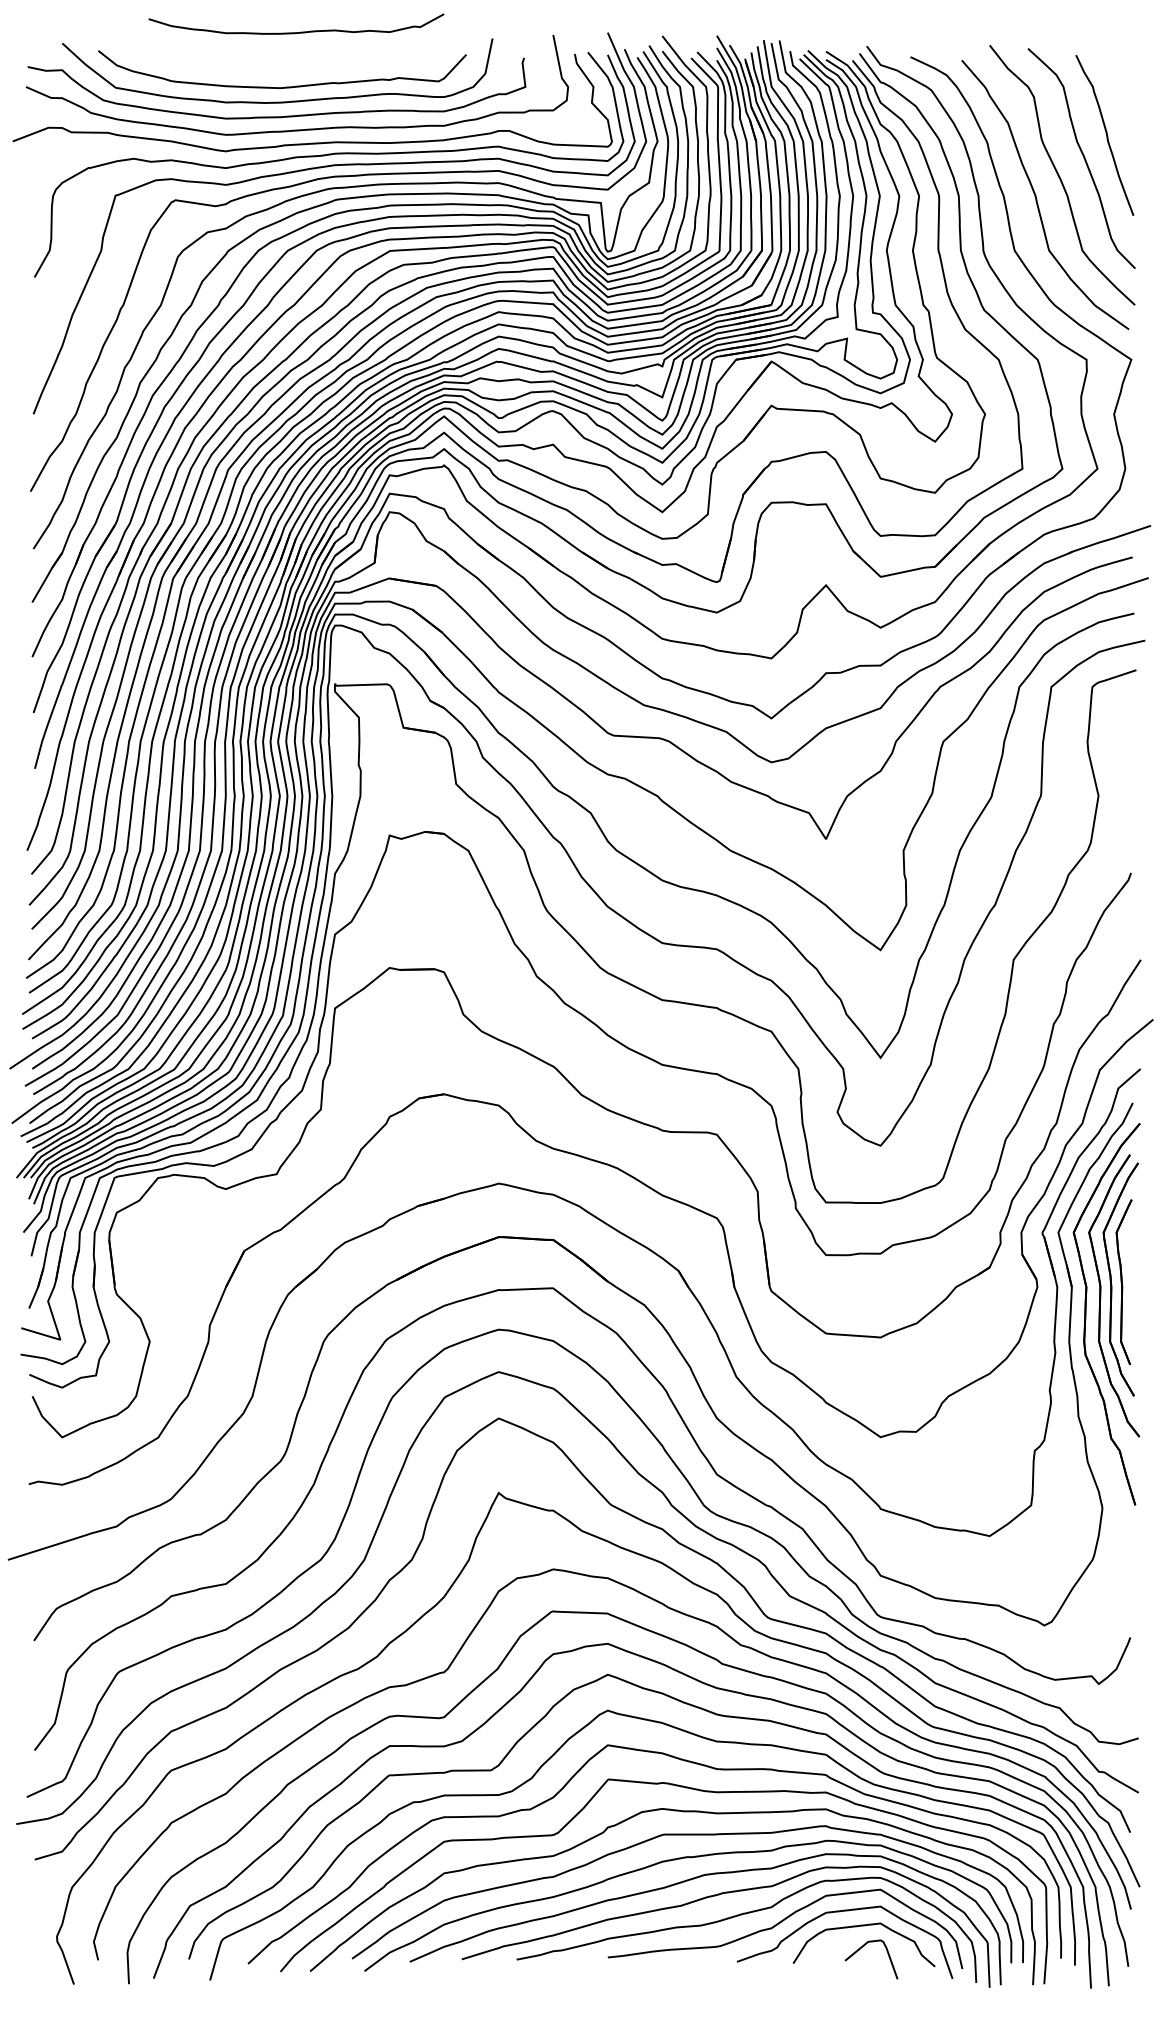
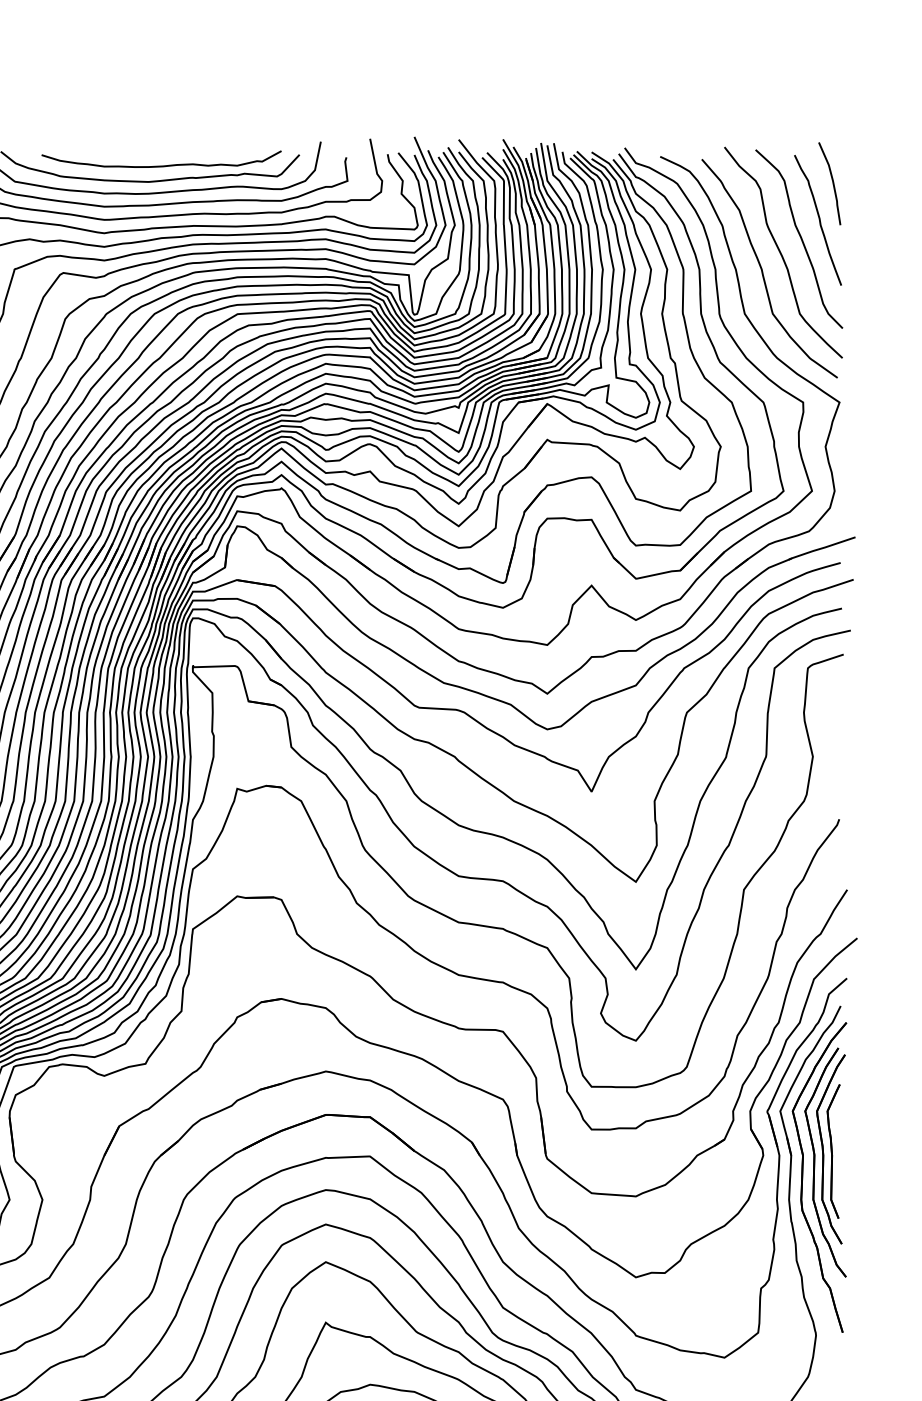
curve: (300, 31) -> (164, 165), moved
curve: (1122, 89) -> (832, 183), added

